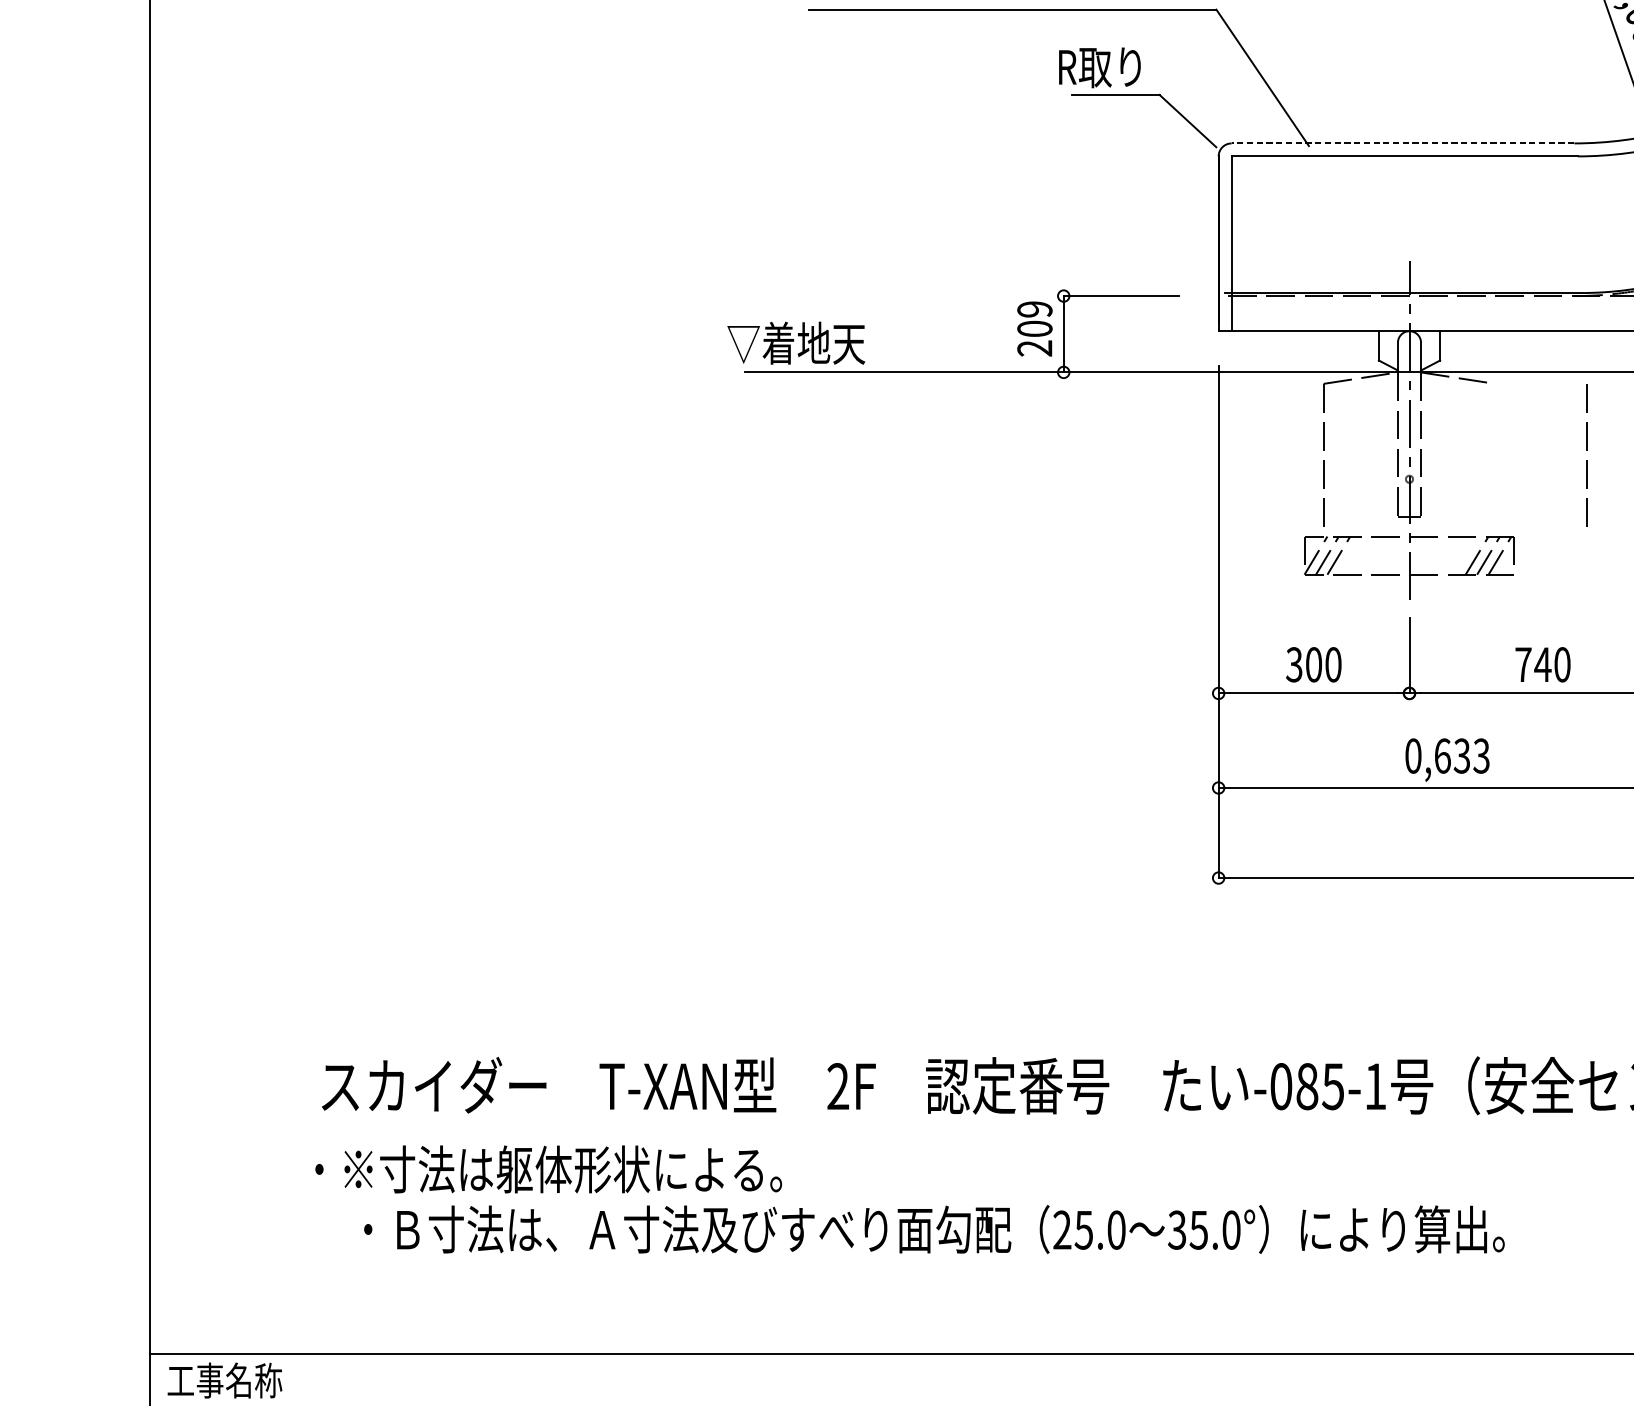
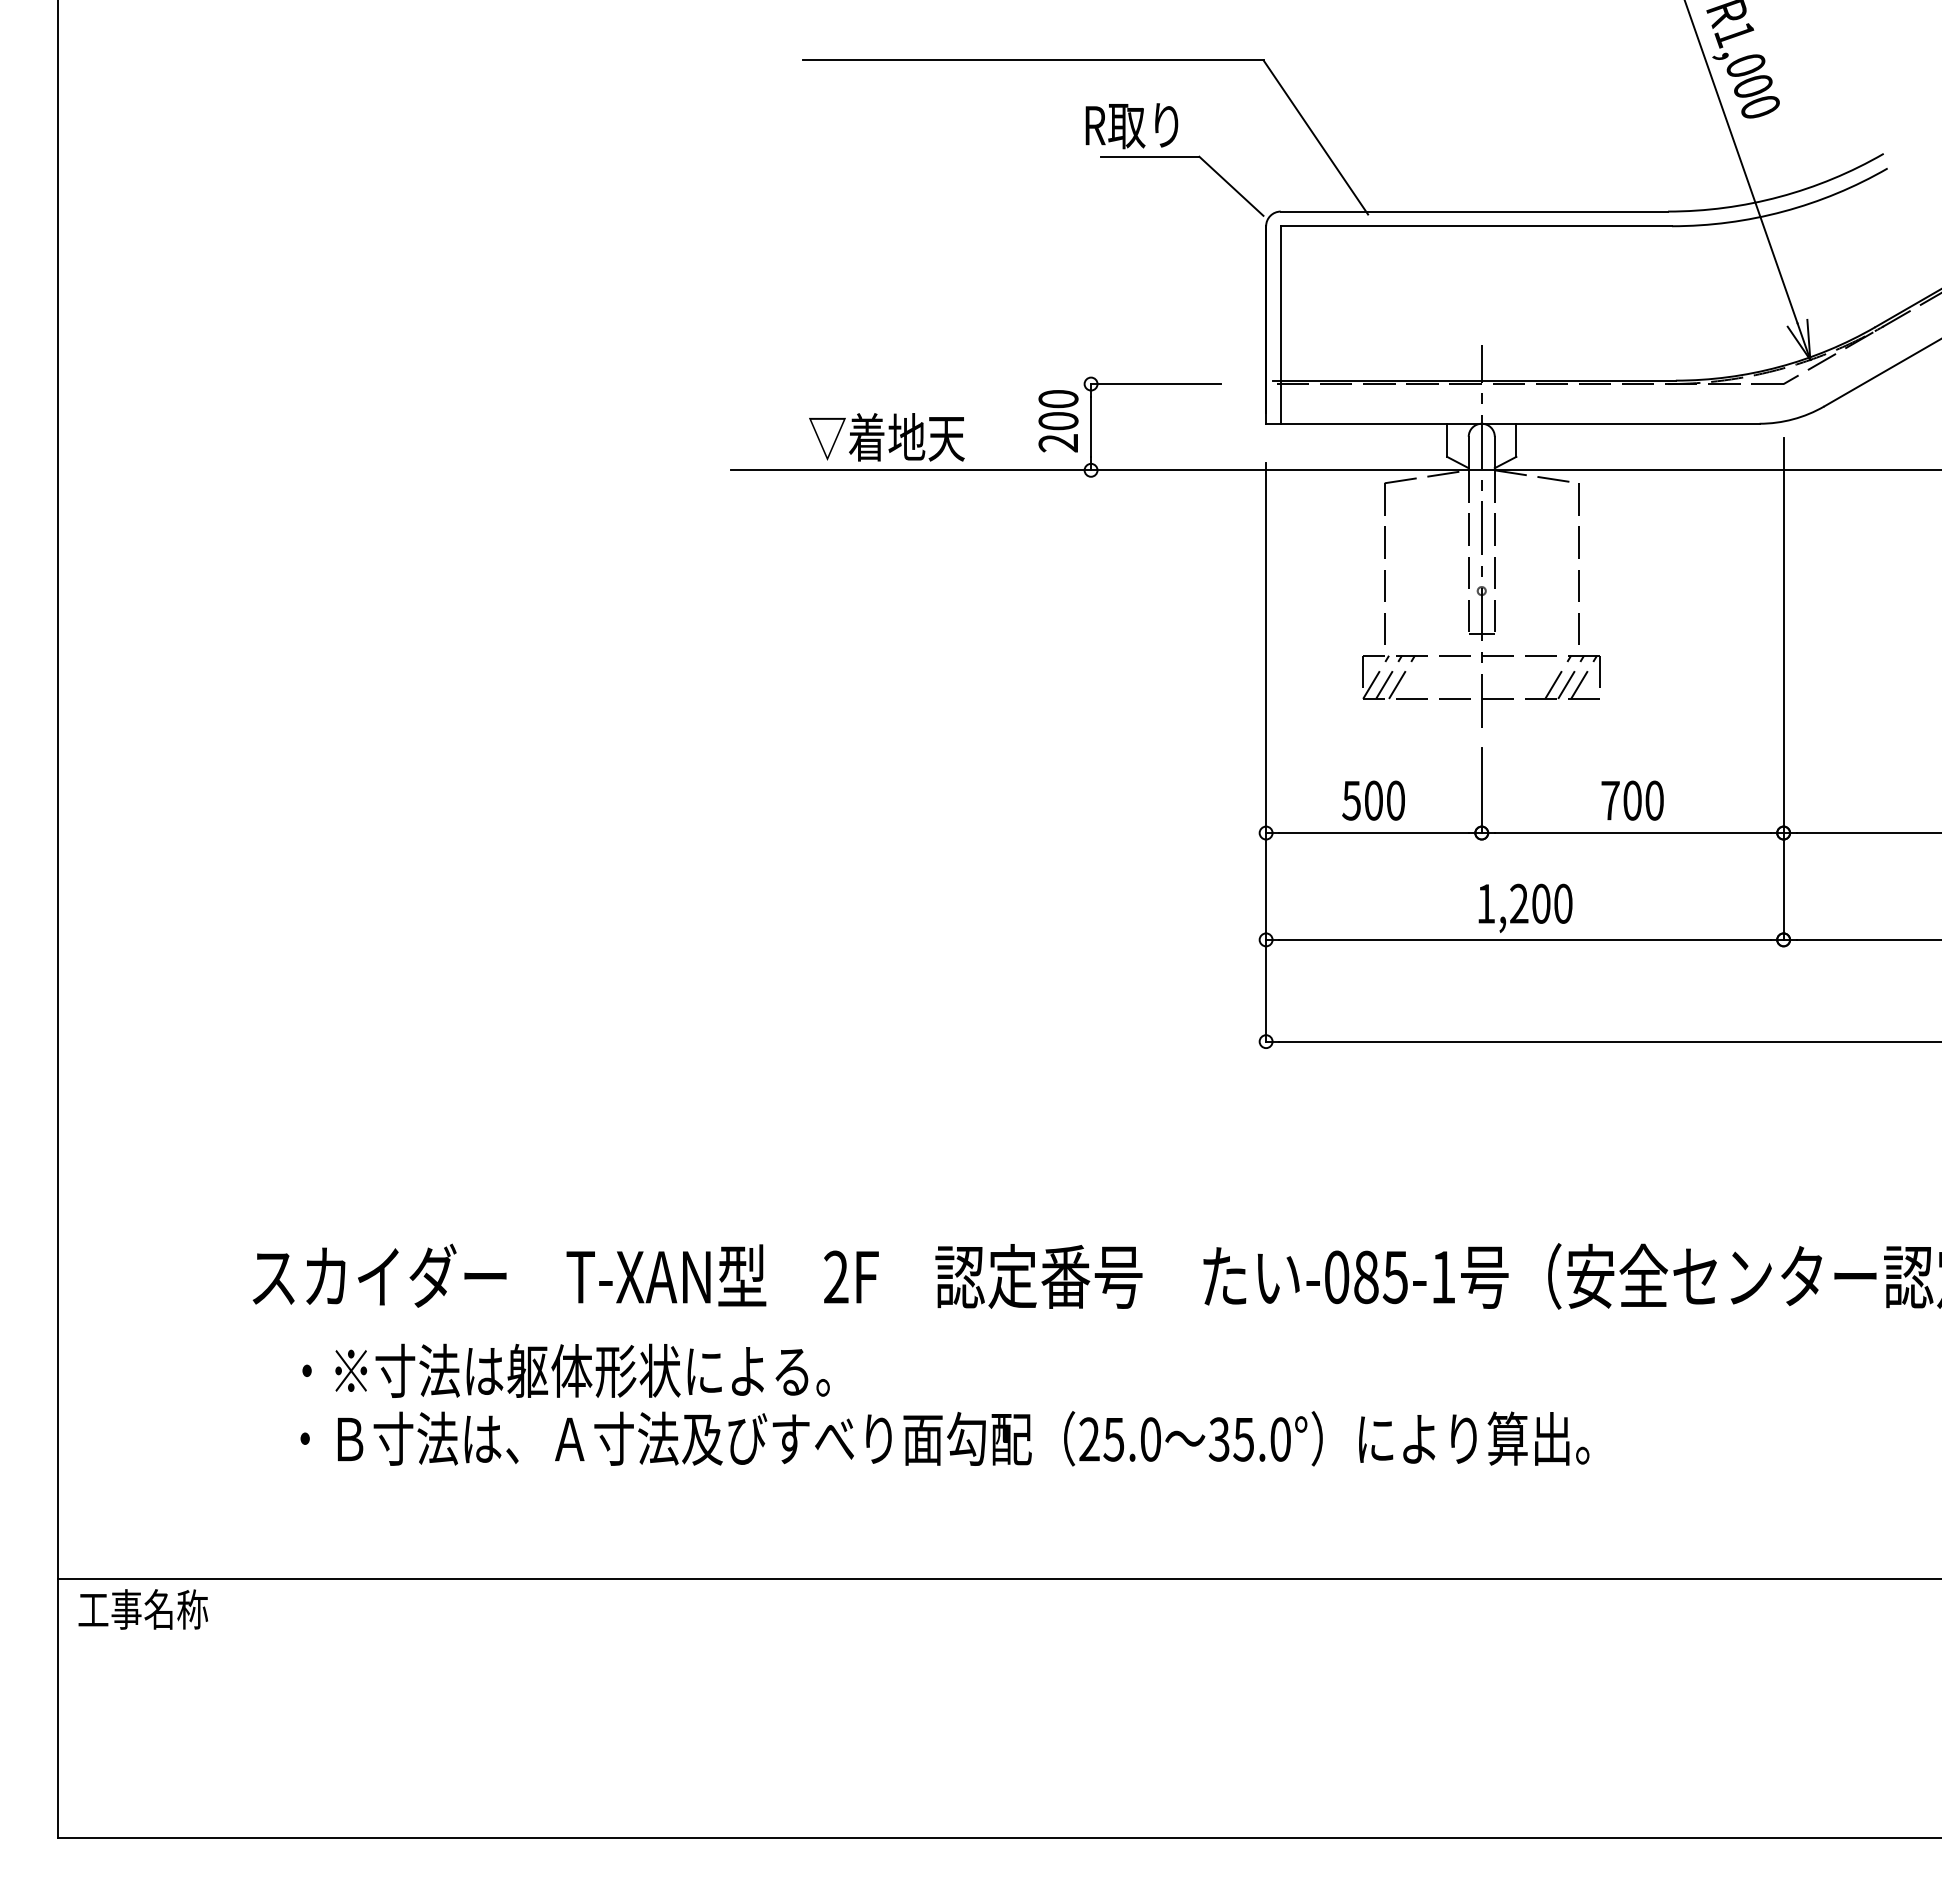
line: (1403, 143) -> (1474, 211), dashed -> solid
text: (1034, 309) -> (1058, 399), 209 -> 200
text: (795, 343) -> (886, 437), moved
line: (1587, 450) -> (1578, 558), moved
text: (1294, 664) -> (1351, 800), 300 -> 500
text: (1542, 664) -> (1632, 800), 740 -> 700
text: (1447, 755) -> (1524, 903), 0,633 -> 1,200
text: (548, 1169) -> (565, 1370), moved

